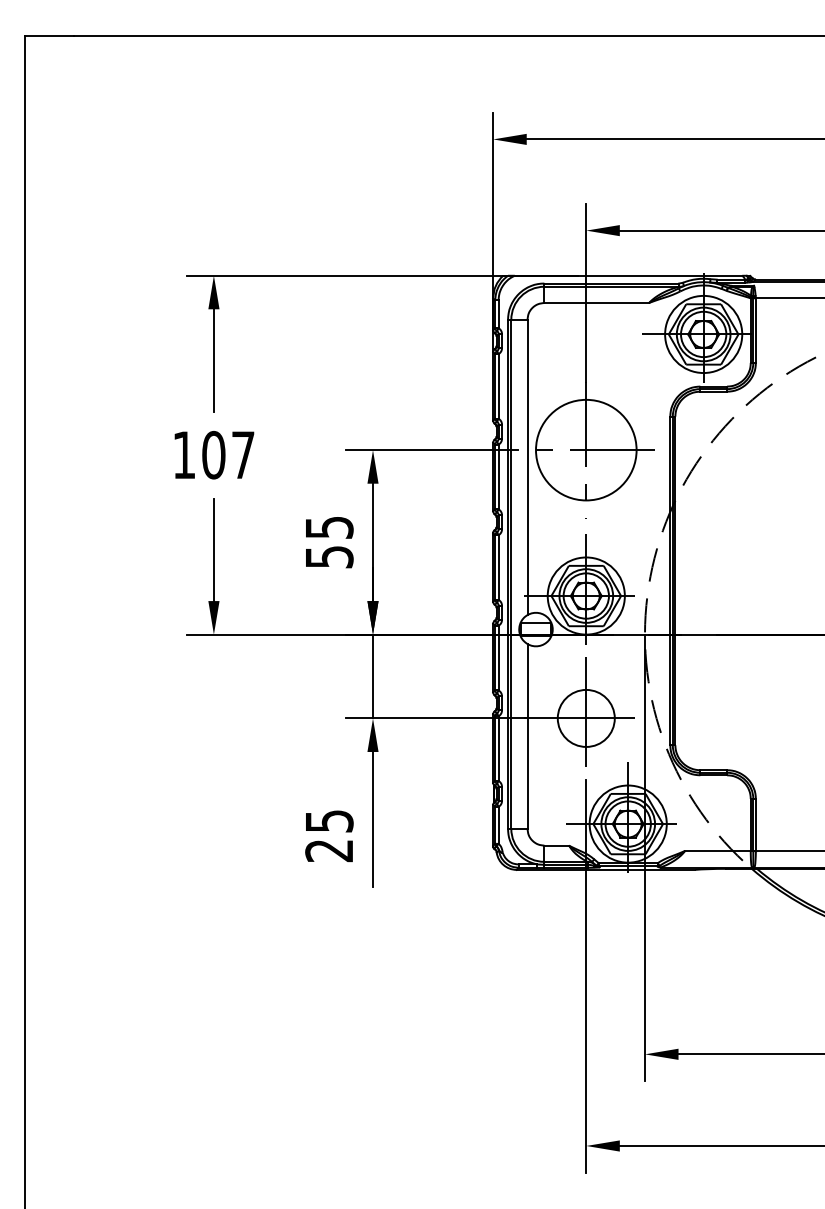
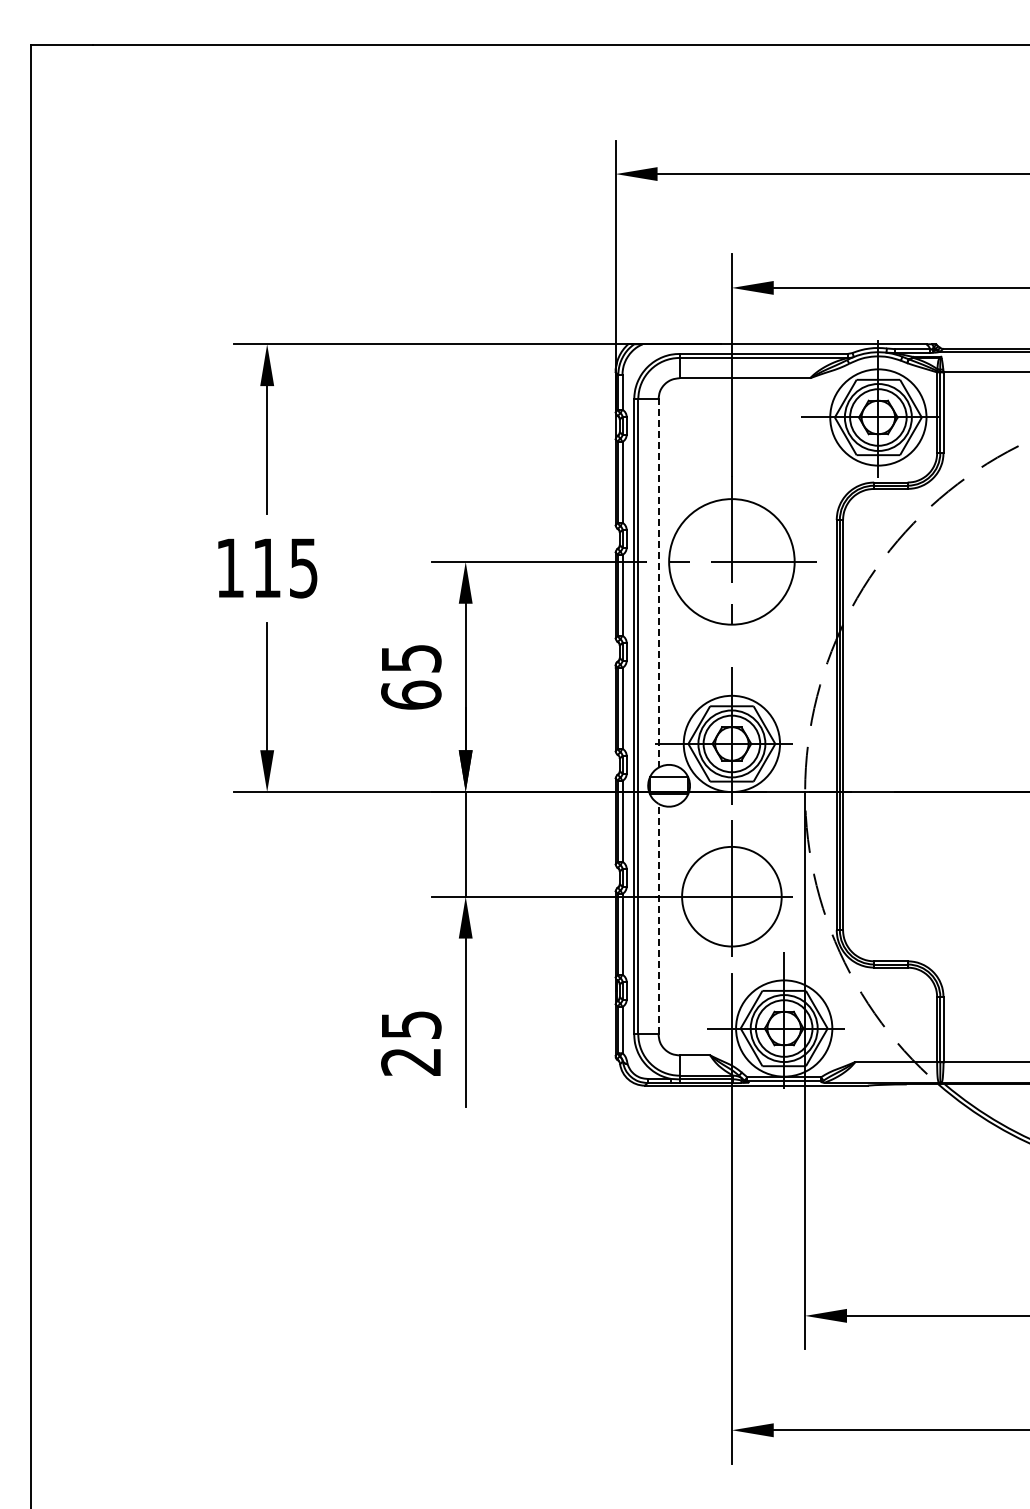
text: (227, 454) -> (284, 567), 107 -> 115
line: (527, 466) -> (658, 582), solid -> dashed
text: (329, 556) -> (411, 694), 55 -> 65
circle: (585, 718) -> (731, 896), size x1.4
line: (527, 735) -> (658, 918), solid -> dashed

